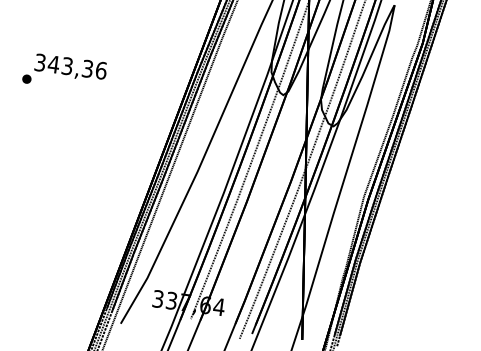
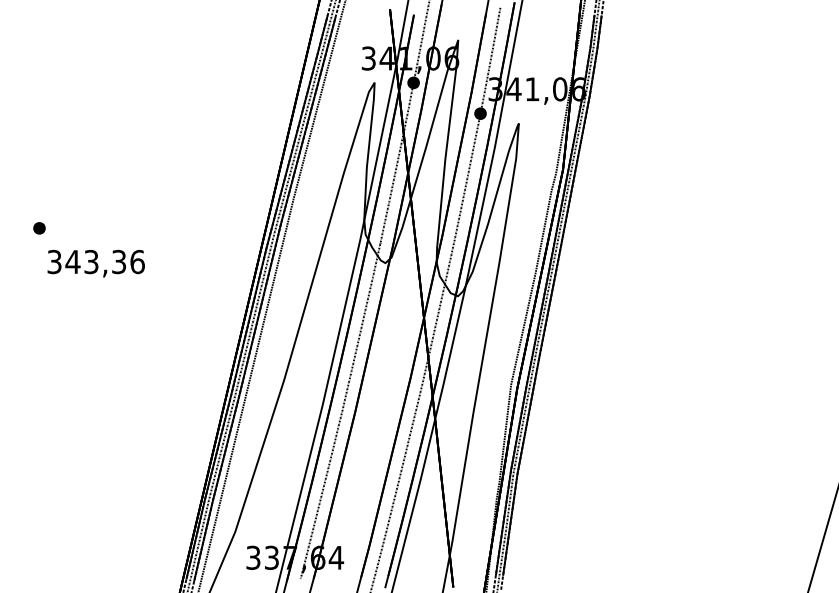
part: (26, 79) -> (39, 228), moved

